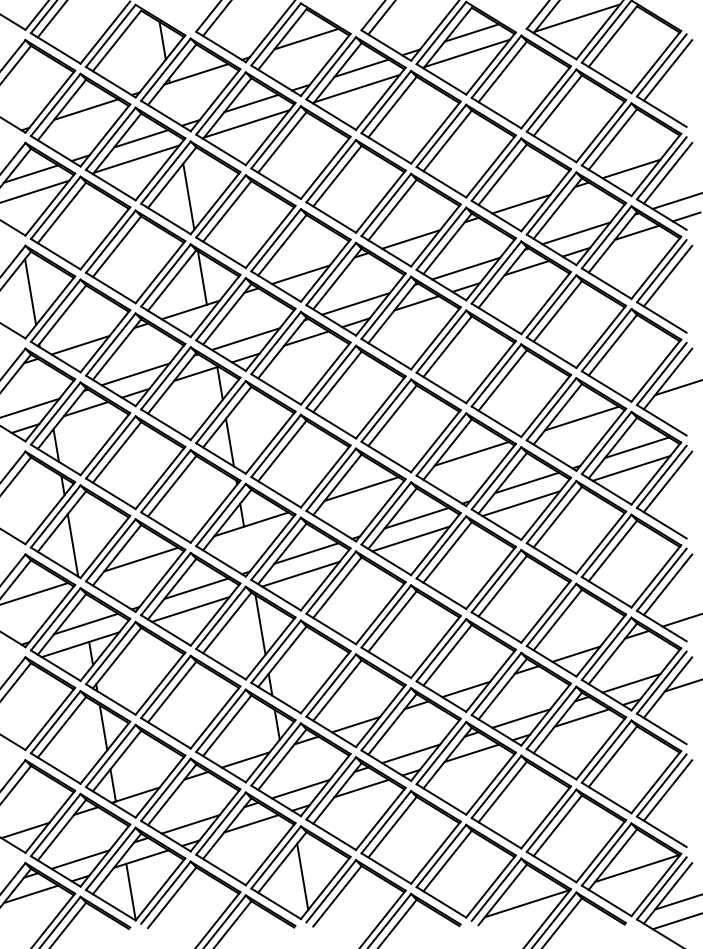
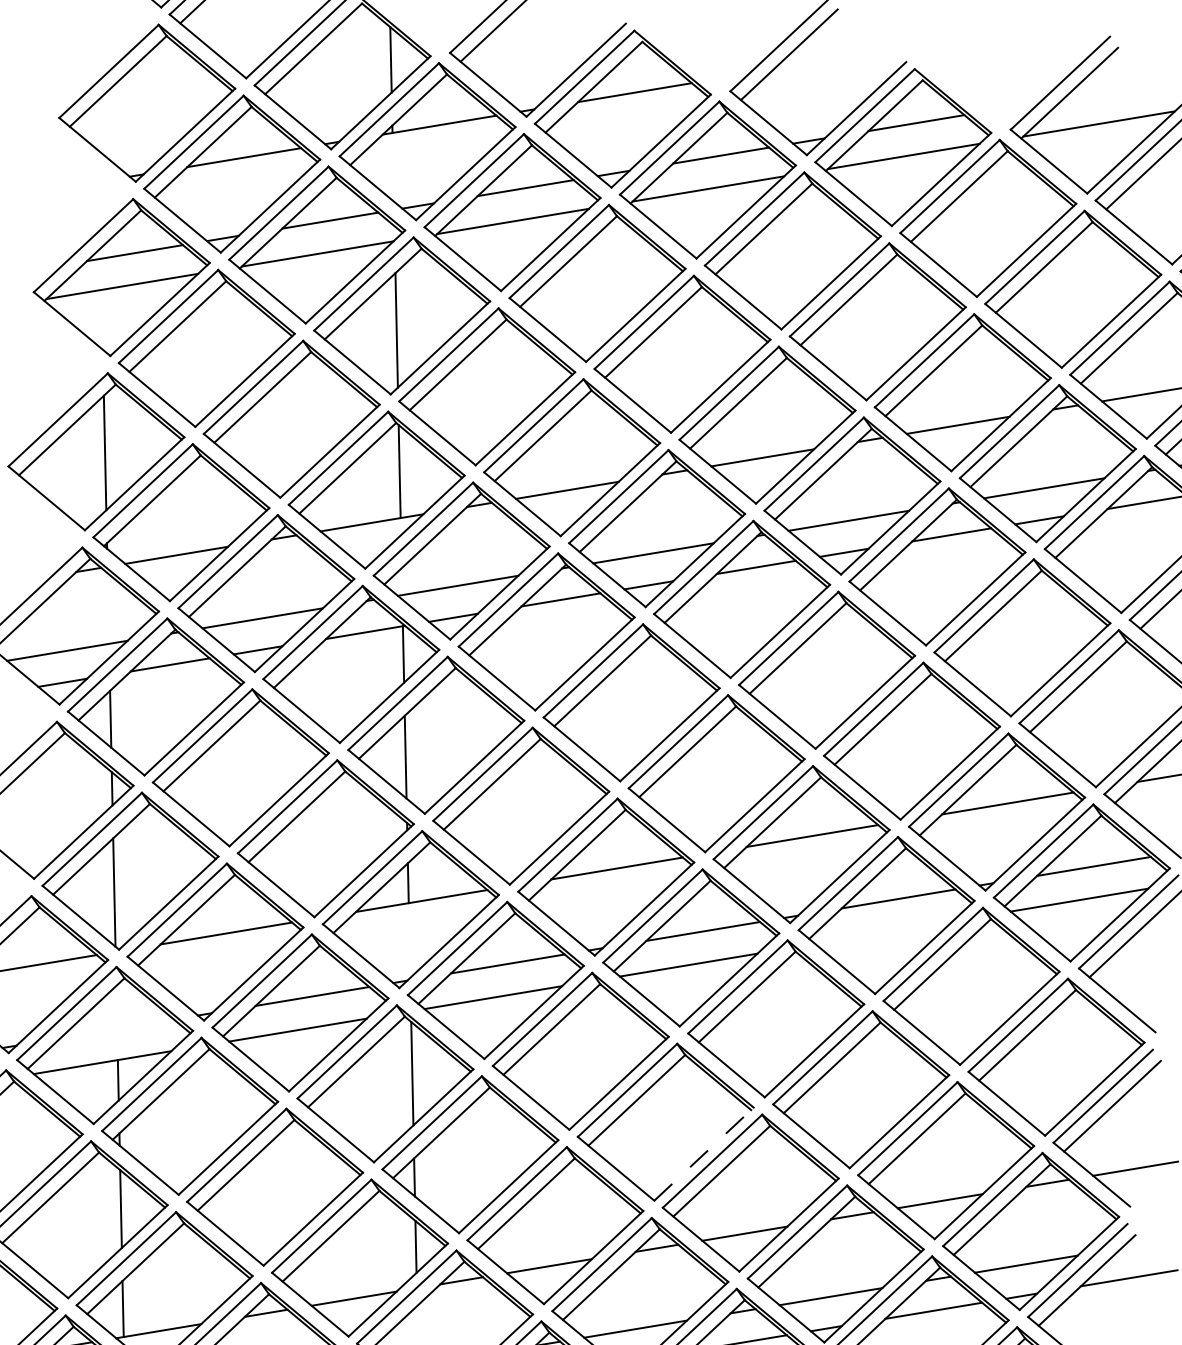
line: (521, 503) -> (884, 932), removed
line: (86, 623) -> (117, 1028), removed
line: (435, 646) -> (703, 1153), solid -> dashed

